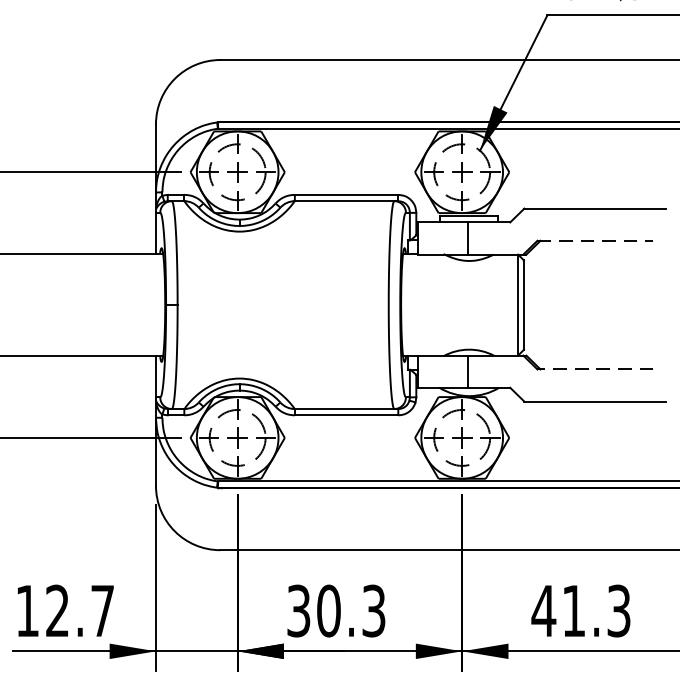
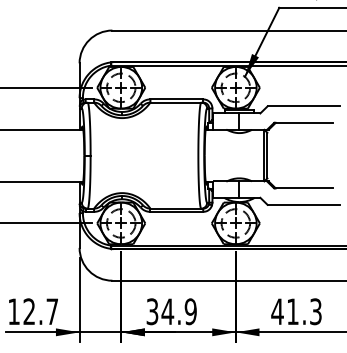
line: (594, 240) -> (303, 122), dashed -> solid
line: (594, 369) -> (303, 188), dashed -> solid
text: (349, 610) -> (178, 311), 30.3 -> 34.9

